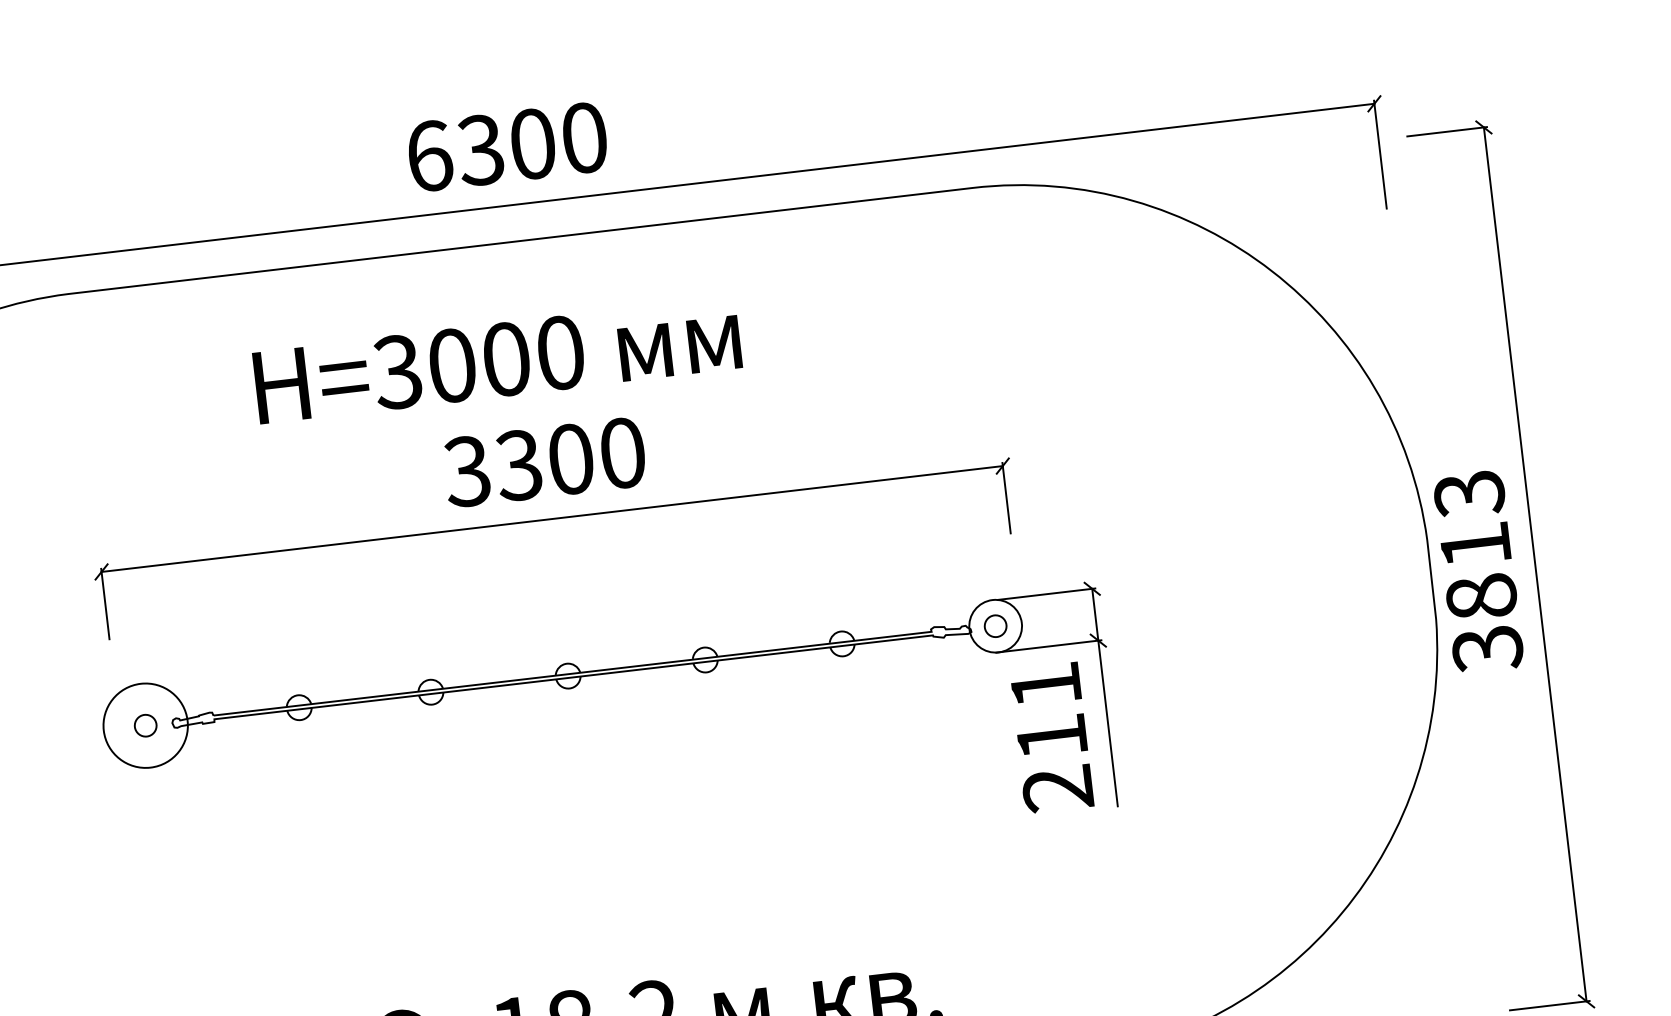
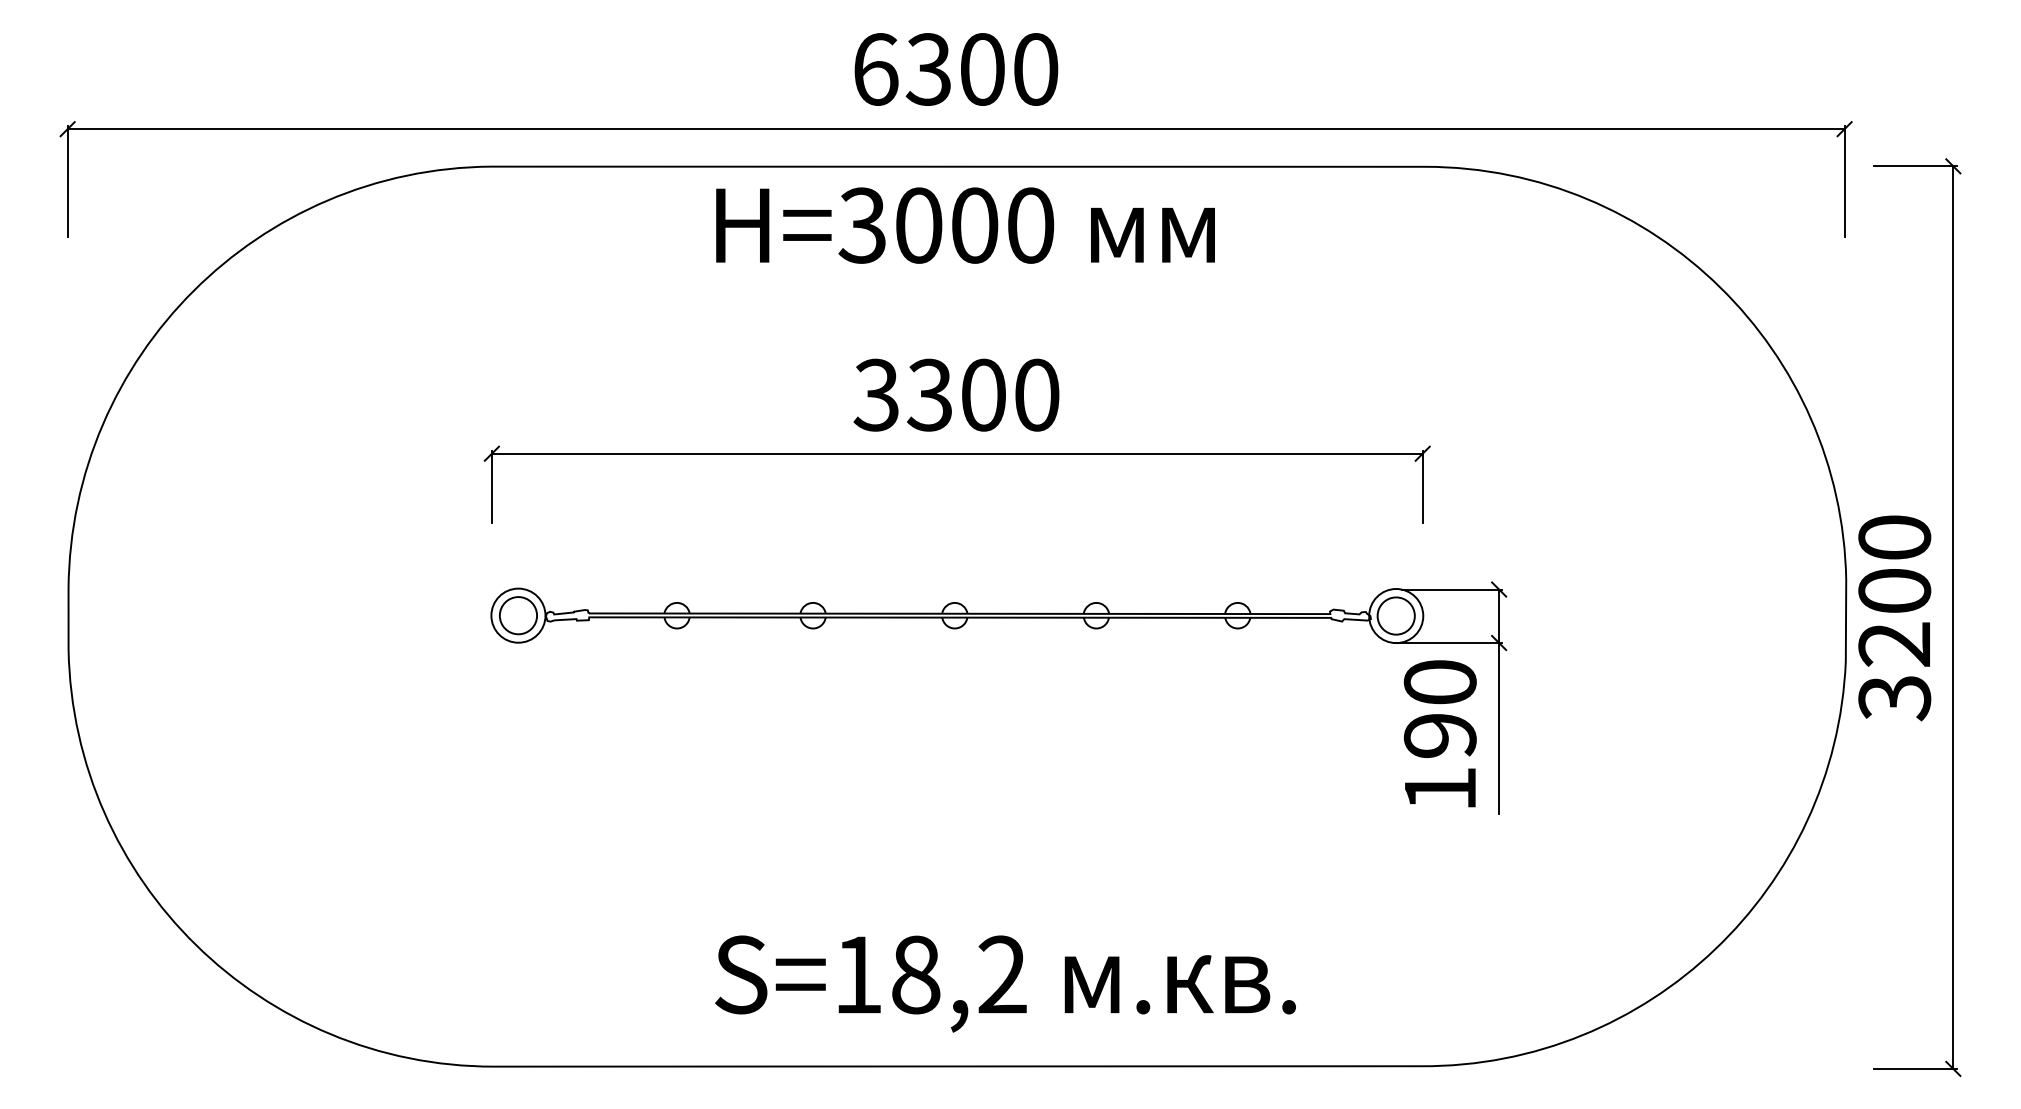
text: (497, 360) -> (965, 225), moved
text: (1475, 544) -> (1894, 590), 3813 -> 3200
circle: (994, 625) -> (1395, 615), size x1.67
circle: (145, 725) -> (518, 615), size x0.62
circle: (145, 725) -> (518, 615), size x1.67
text: (1051, 736) -> (1439, 735), 211 -> 190

